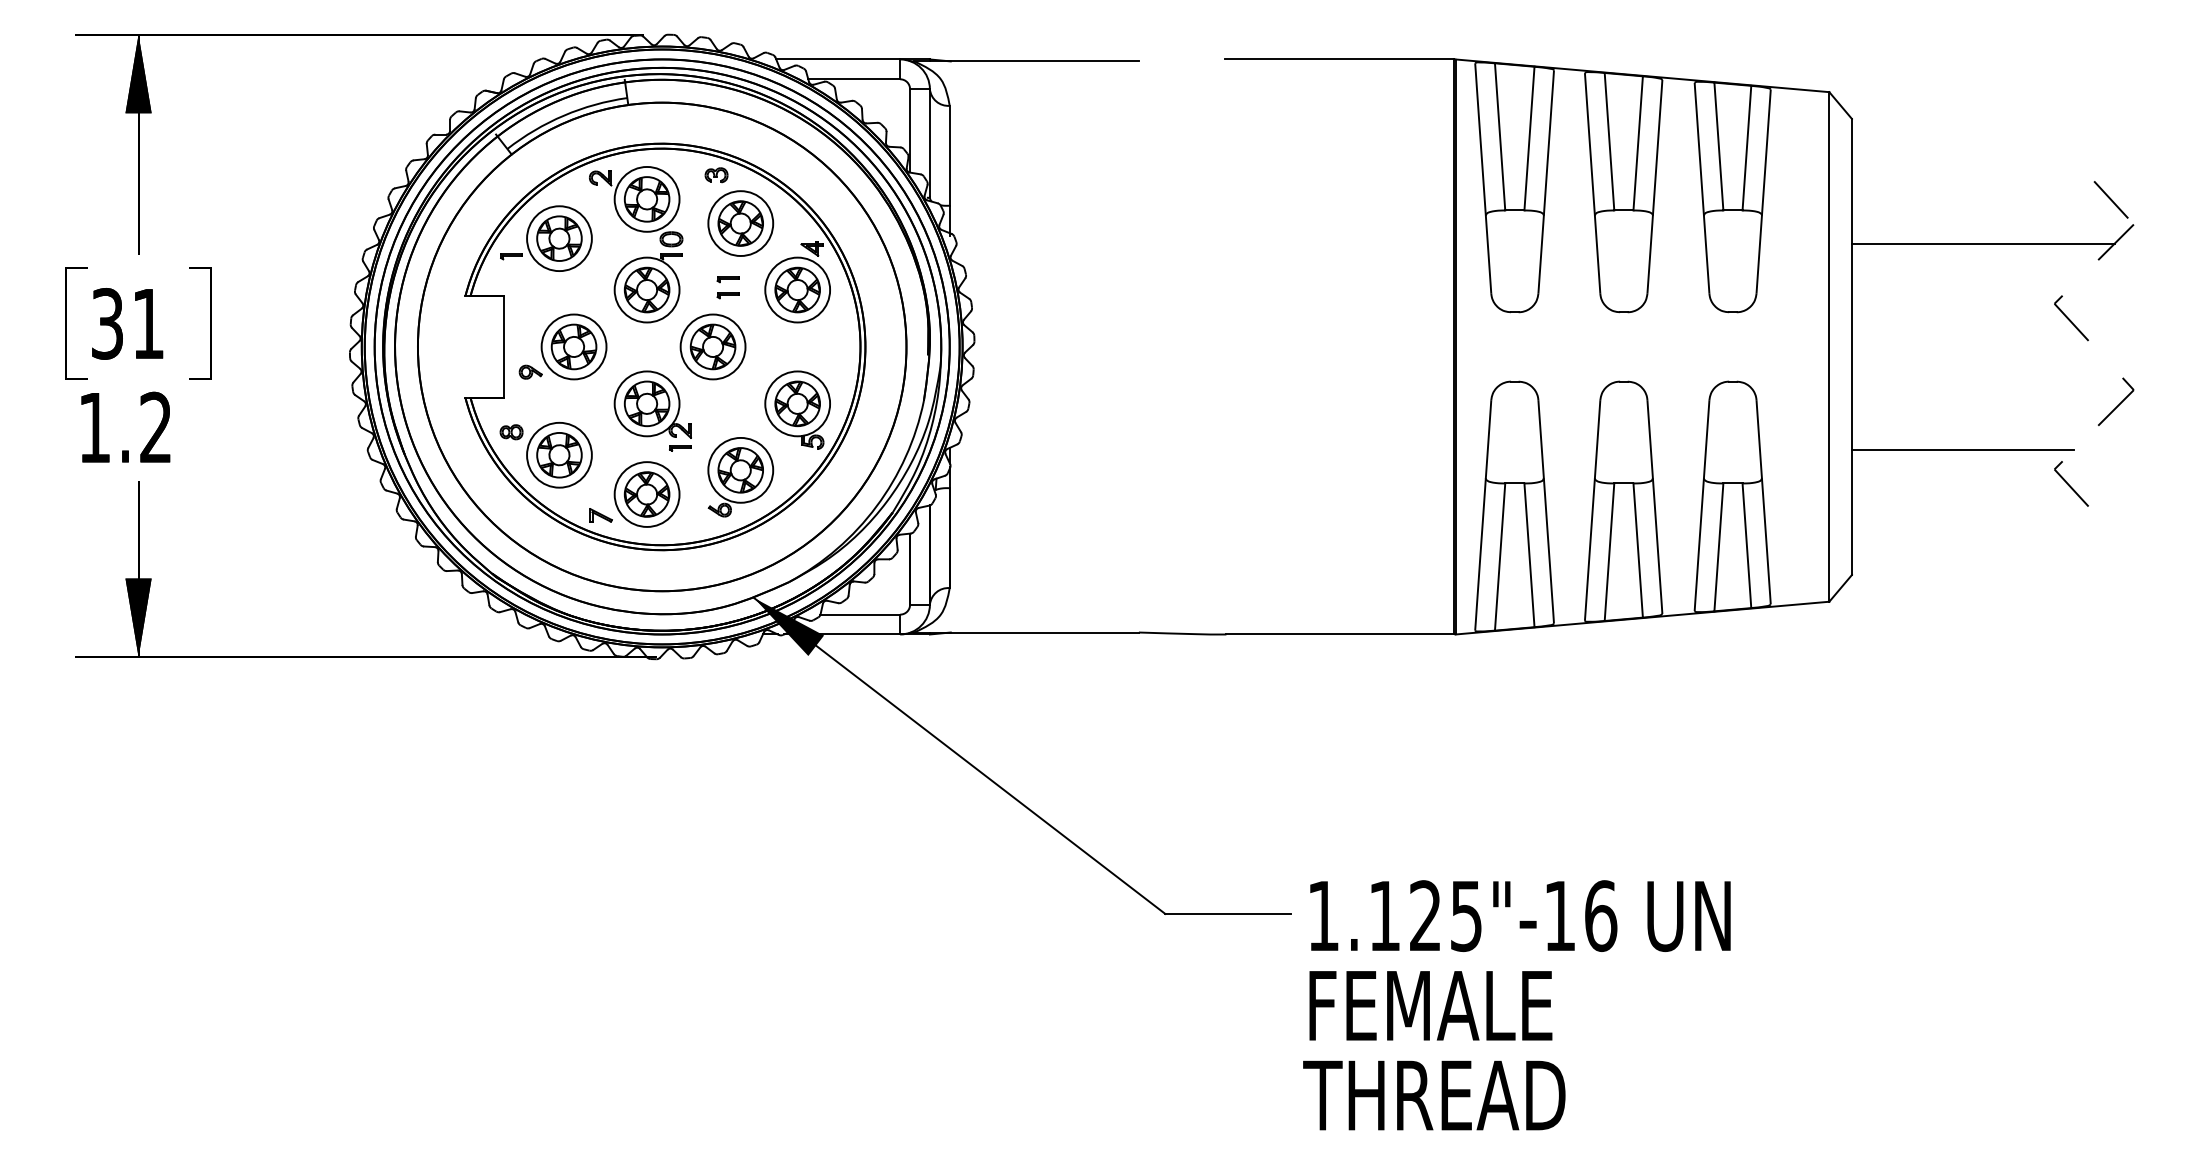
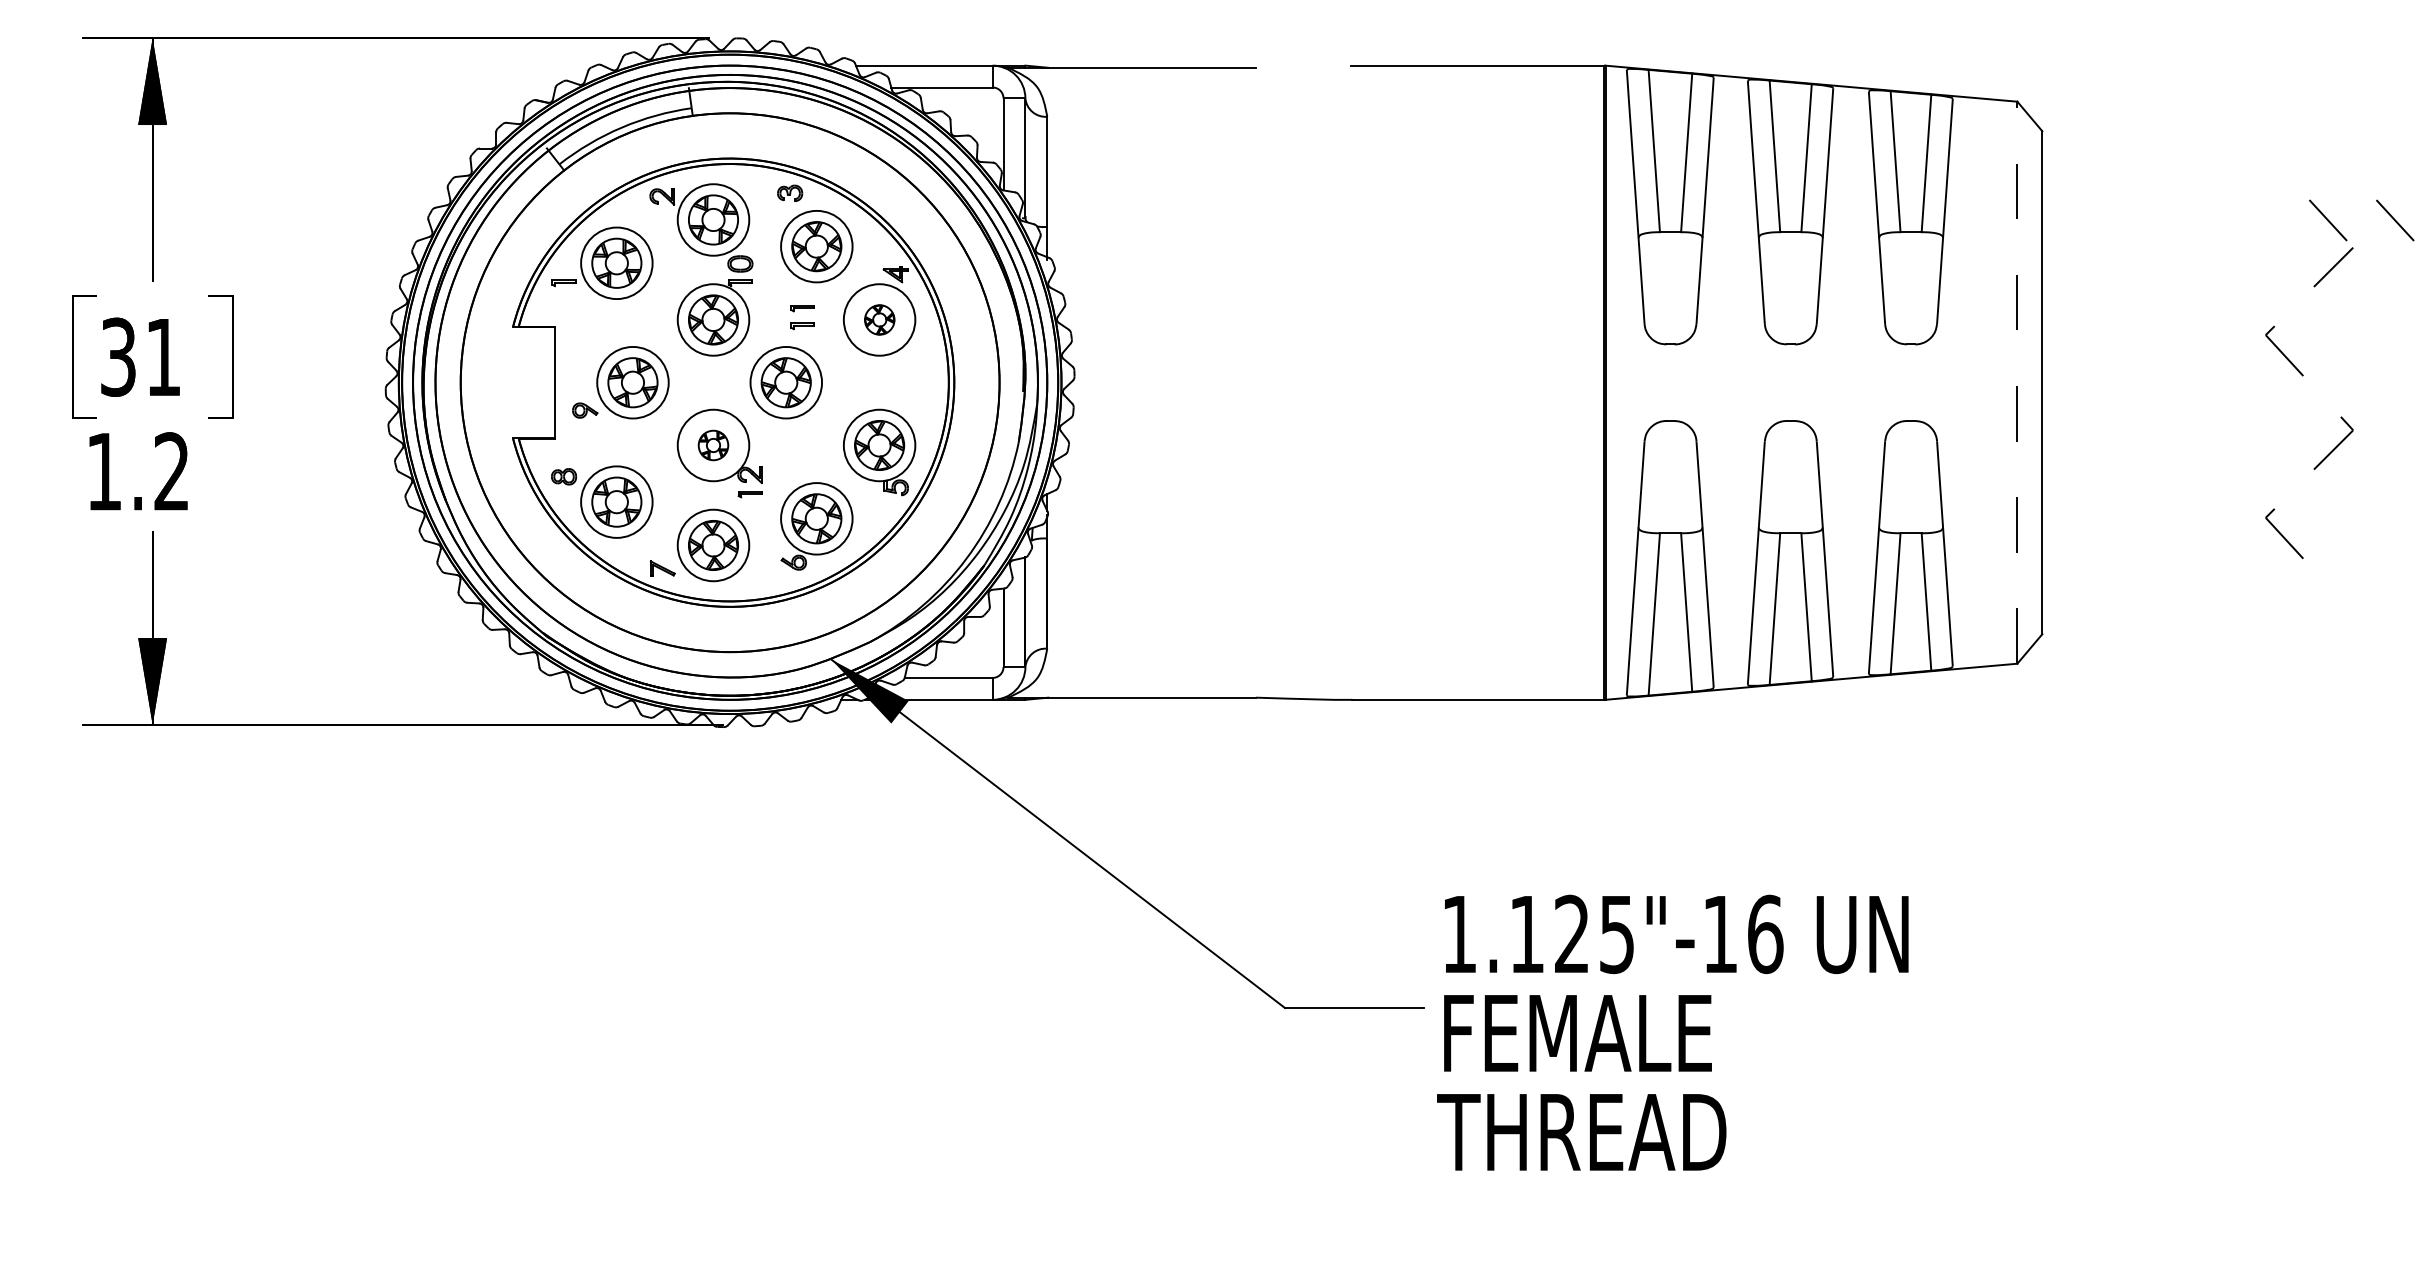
line: (2172, 199) -> (2395, 220), added
line: (1983, 243) -> (2187, 268), removed
part: (797, 289) -> (879, 319), size x0.6
line: (1829, 346) -> (2017, 382), solid -> dashed
part: (647, 403) -> (713, 445), size x0.6
line: (1962, 450) -> (2164, 496), removed
text: (1516, 1005) -> (1672, 1032), moved

